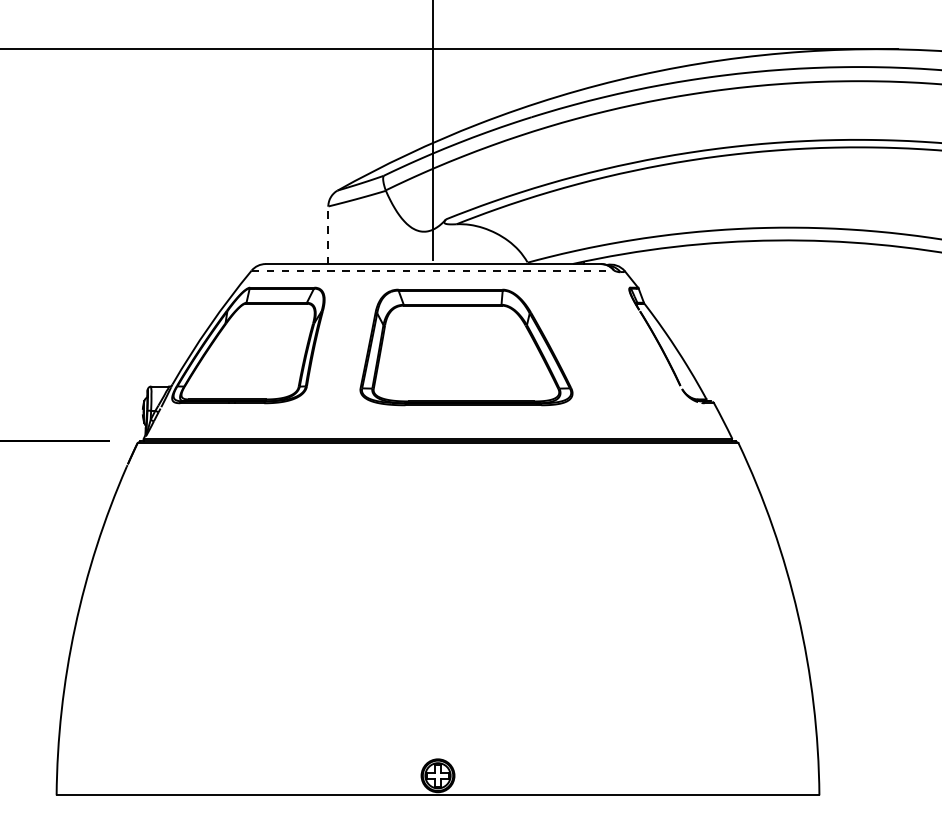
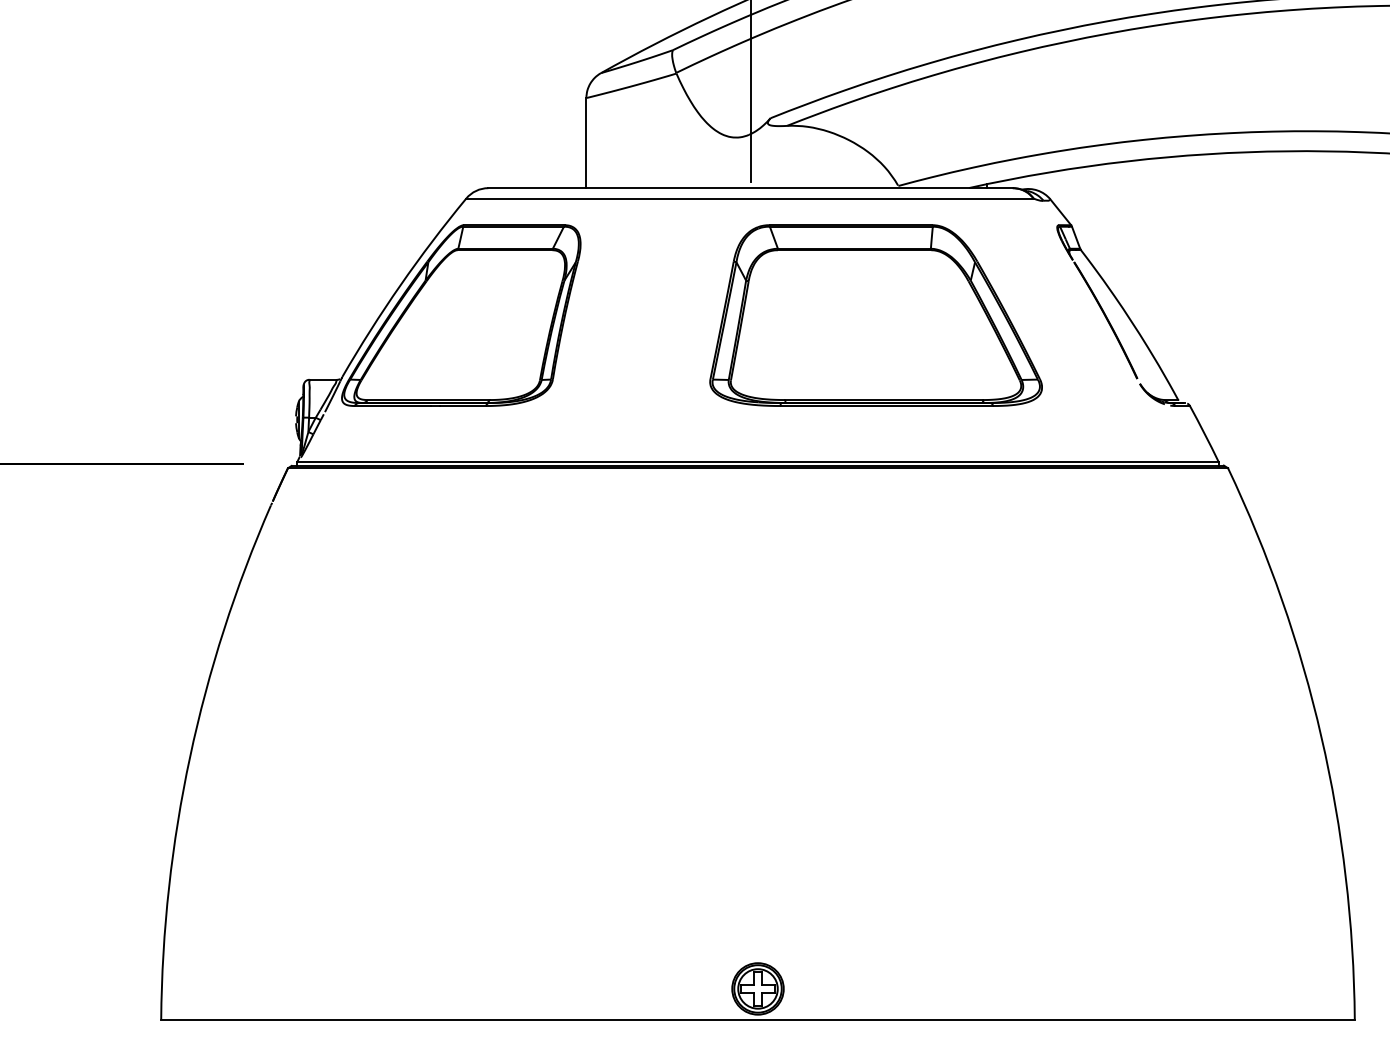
line: (328, 235) -> (586, 143), dashed -> solid
line: (433, 270) -> (750, 198), dashed -> solid
part: (466, 347) -> (876, 315), moved

